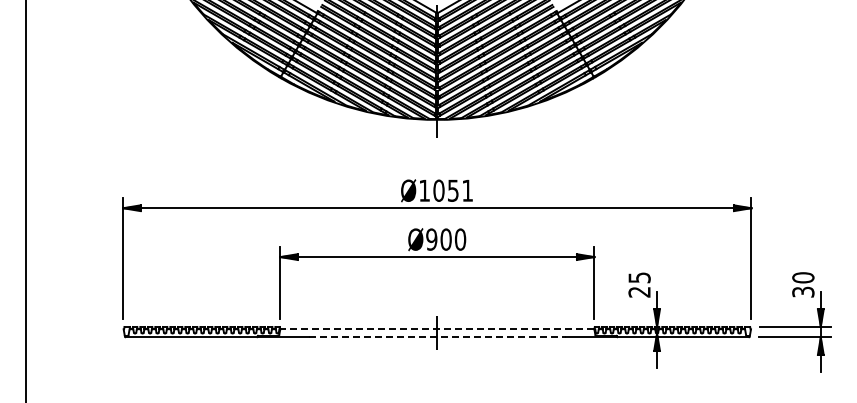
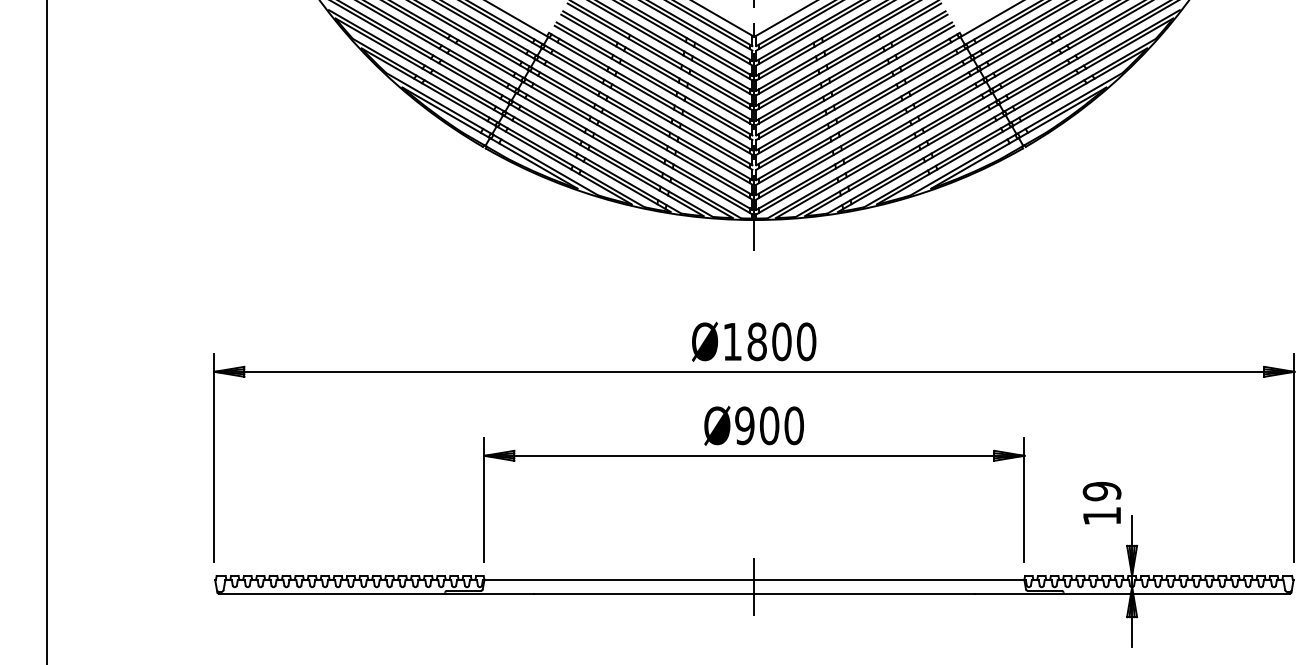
text: (453, 190) -> (782, 341), Ø1051 -> Ø1800
text: (639, 284) -> (1101, 502), 25 -> 19
line: (437, 329) -> (754, 580), dashed -> solid
line: (437, 337) -> (754, 594), dashed -> solid

